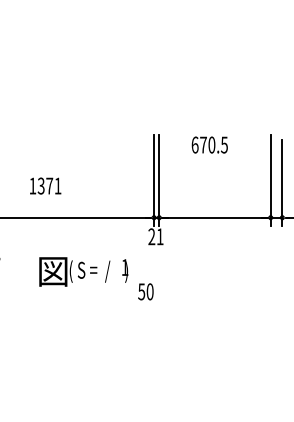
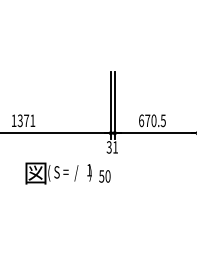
text: (209, 144) -> (152, 120), moved
text: (45, 185) -> (23, 120), moved
text: (151, 237) -> (109, 147), 21 -> 31
text: (145, 291) -> (104, 176), moved

